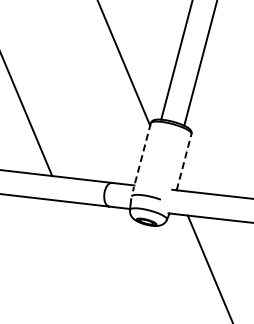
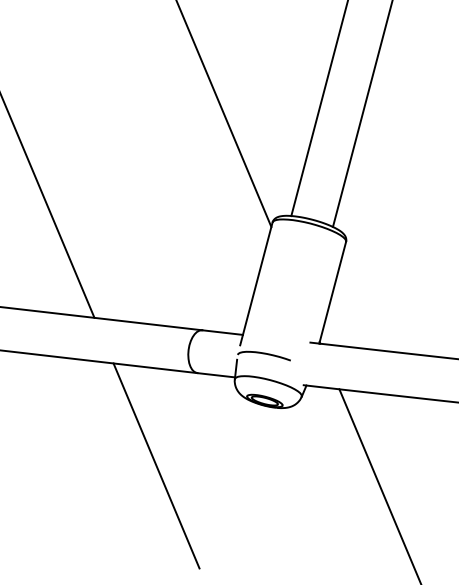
line: (141, 157) -> (255, 284), dashed -> solid
line: (184, 161) -> (333, 291), dashed -> solid
line: (86, 257) -> (156, 465), added

